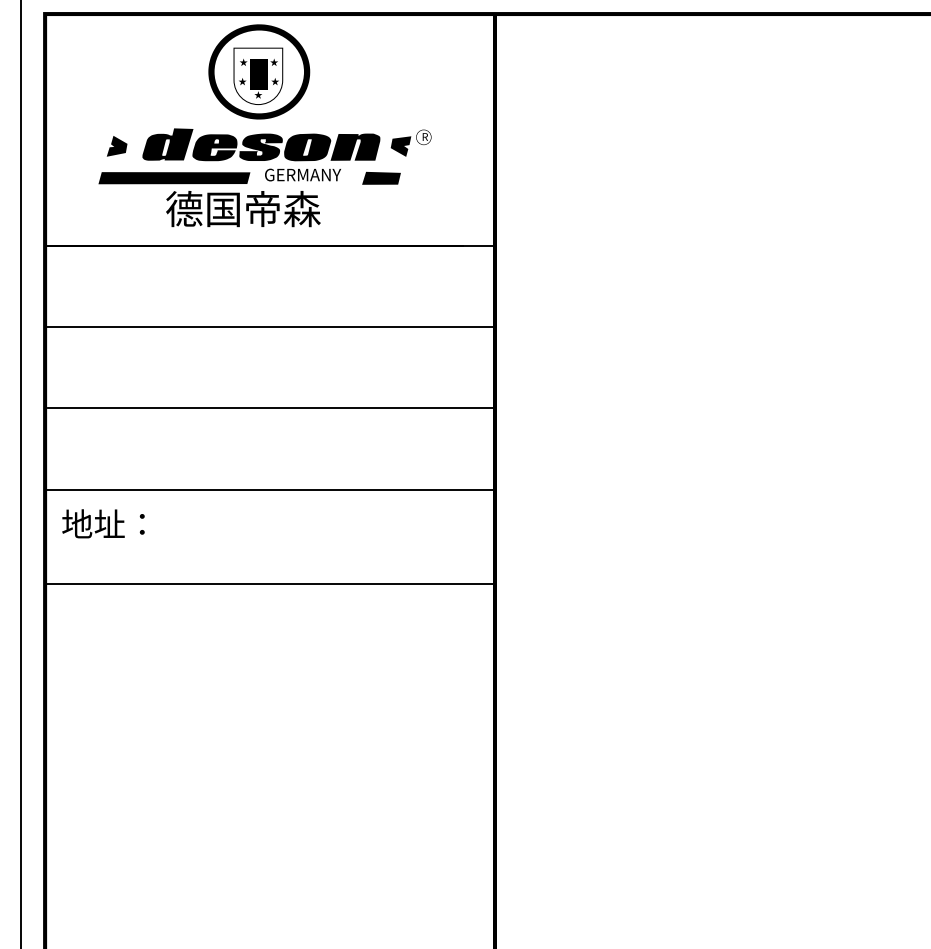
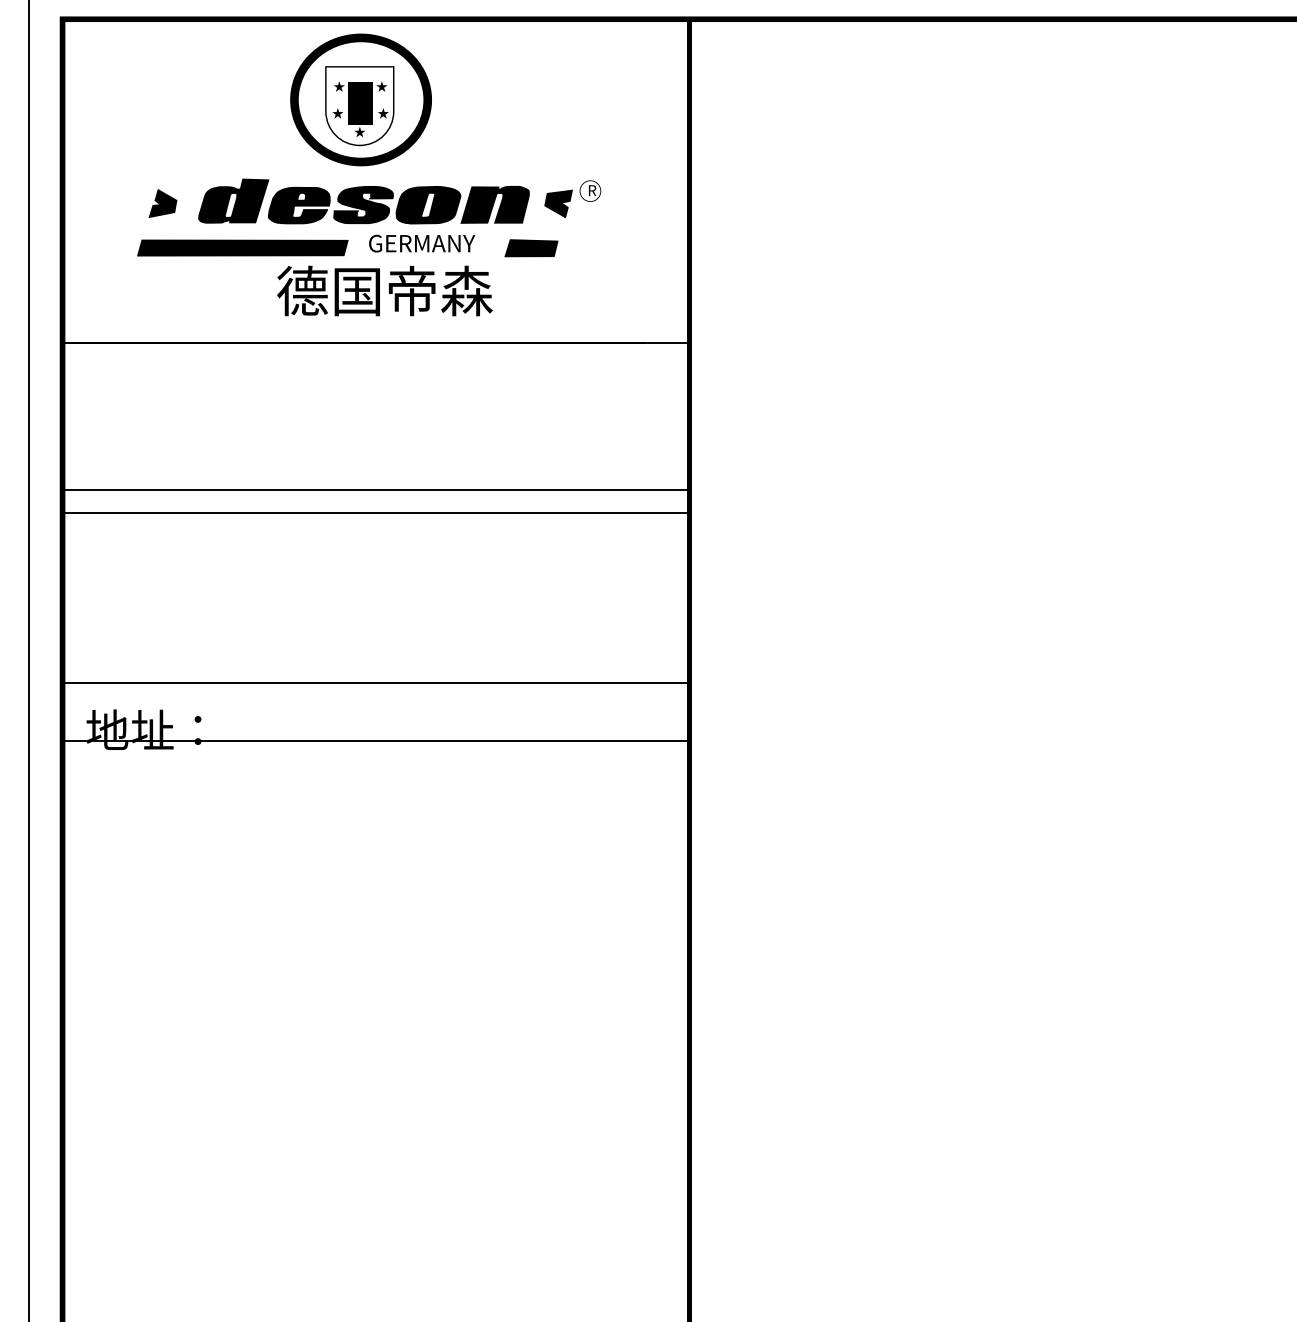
text: (243, 208) -> (384, 290), moved
line: (269, 327) -> (375, 513), moved
line: (271, 407) -> (377, 489), moved
line: (269, 584) -> (375, 741), moved

